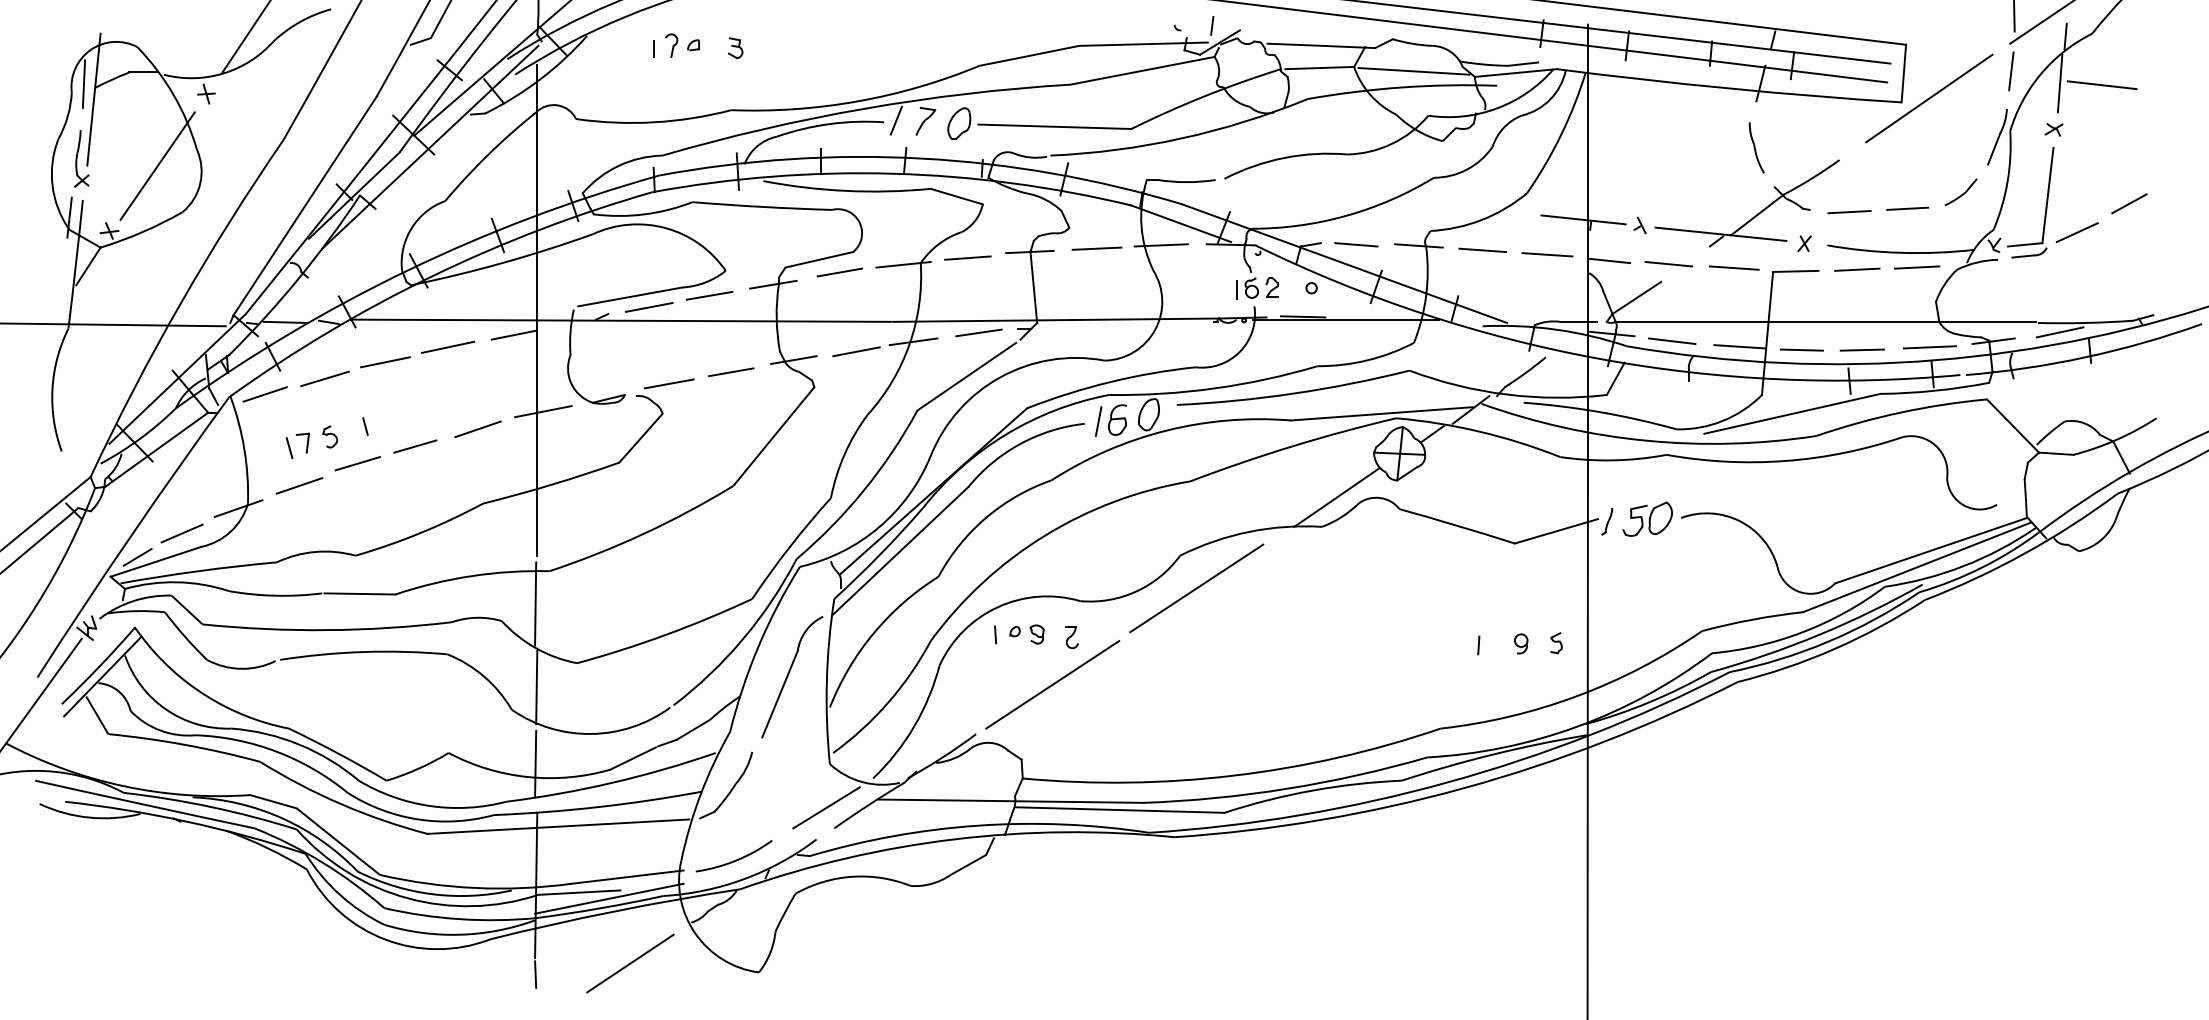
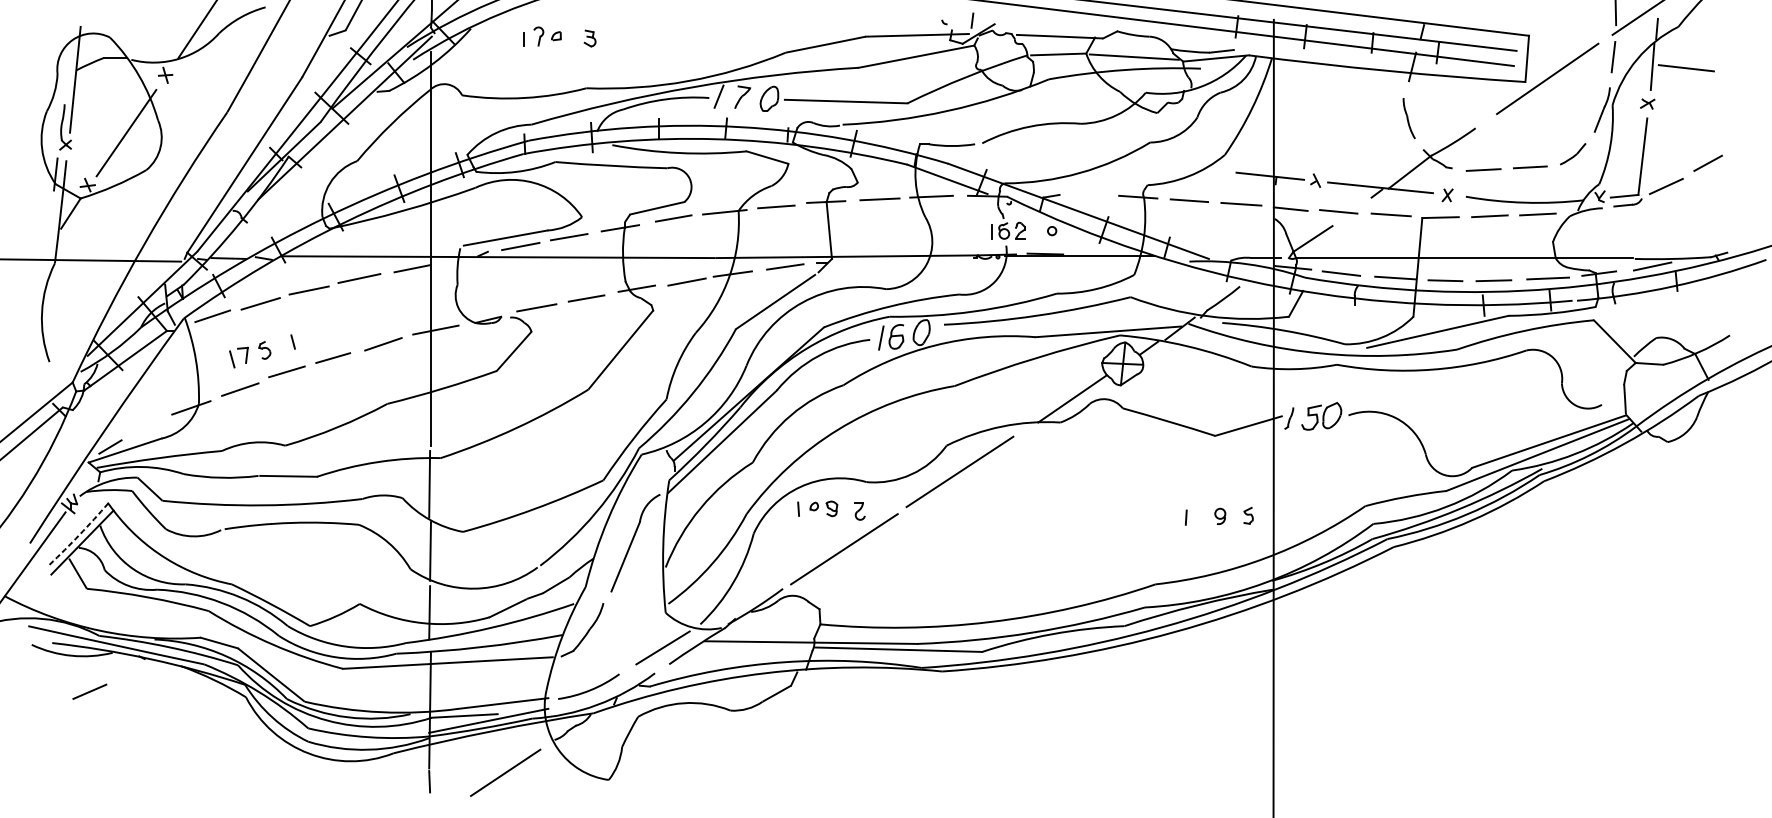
line: (83, 83) -> (66, 66), removed
line: (1356, 244) -> (1088, 196), removed
line: (181, 533) -> (89, 691), moved
arc: (99, 666) -> (79, 534), solid -> dashed

